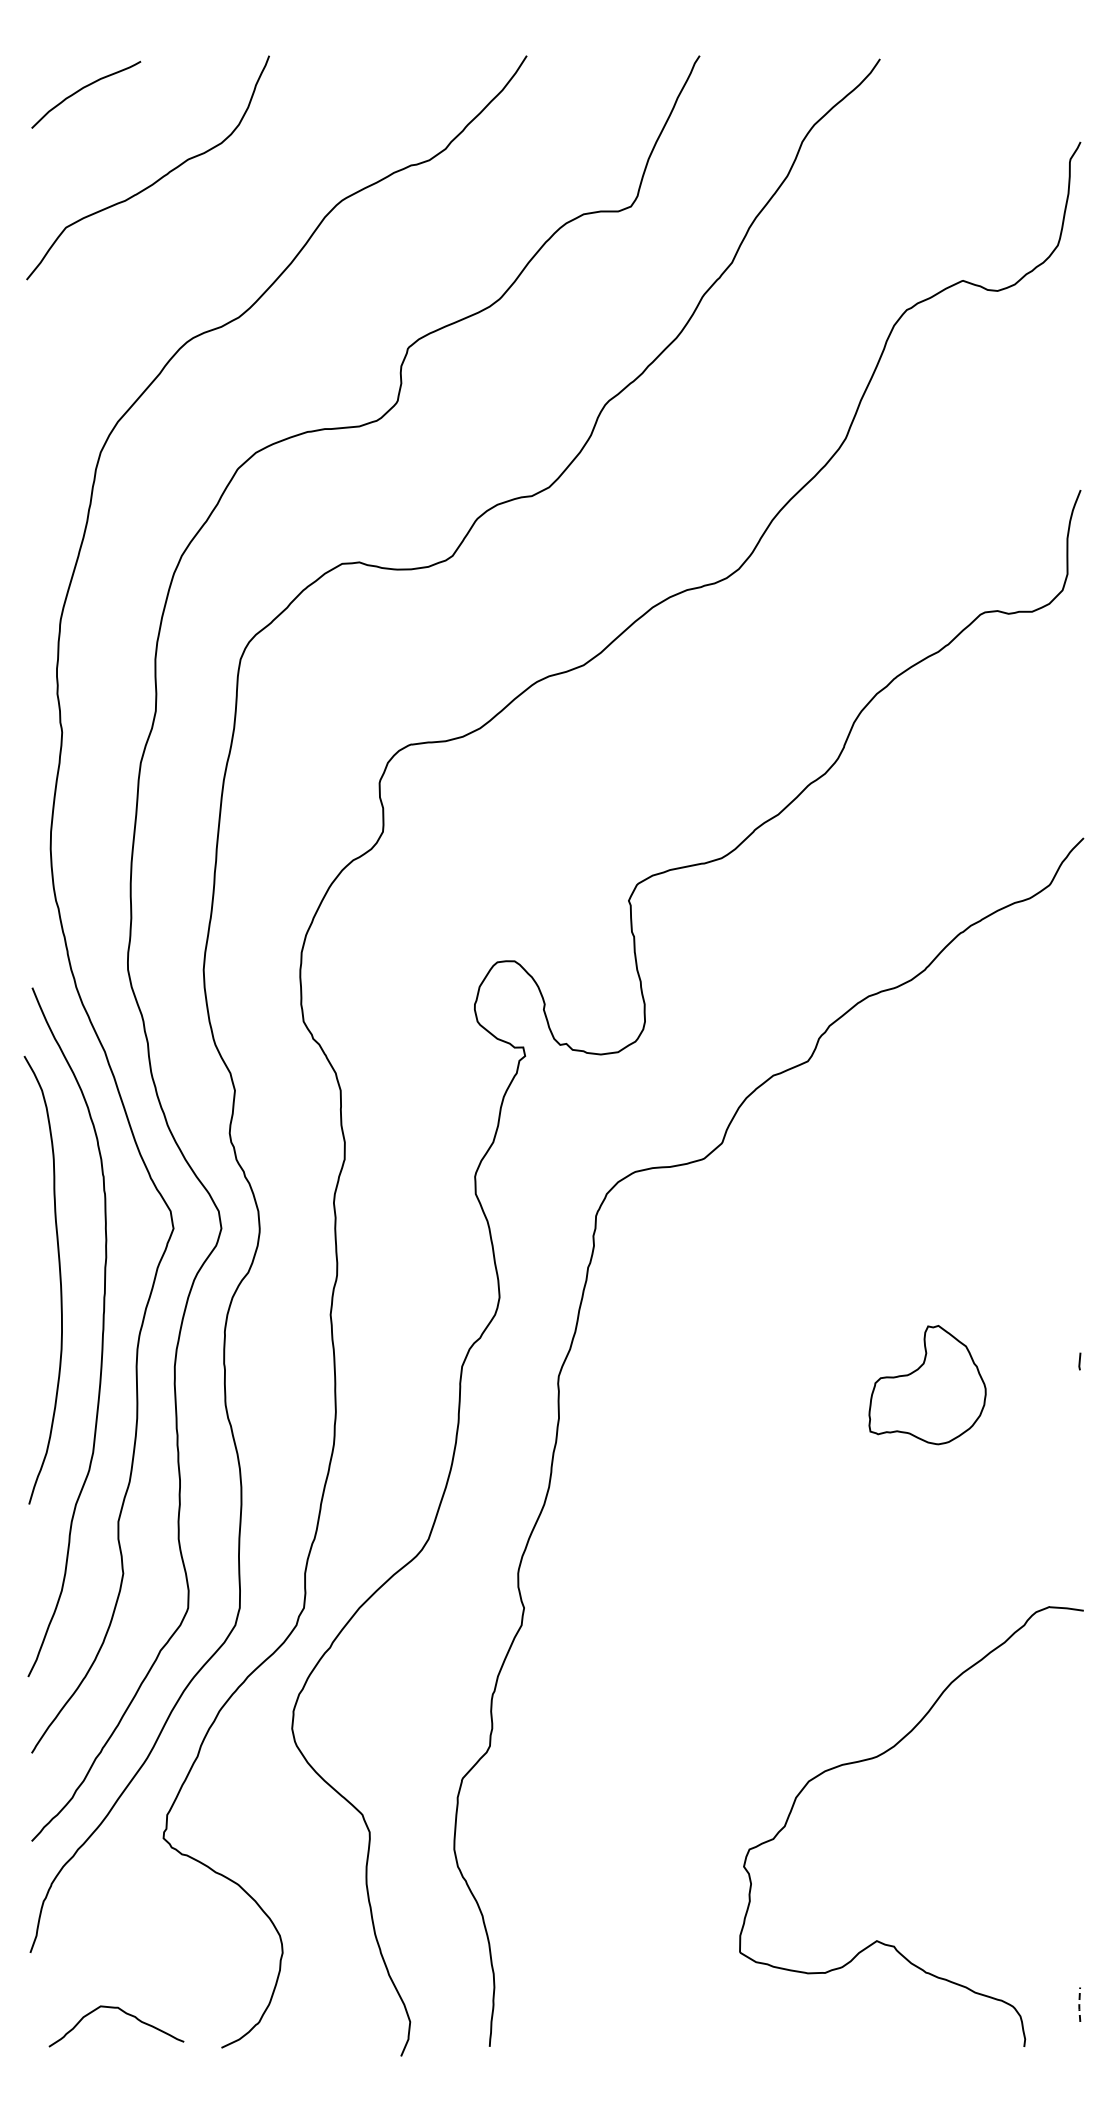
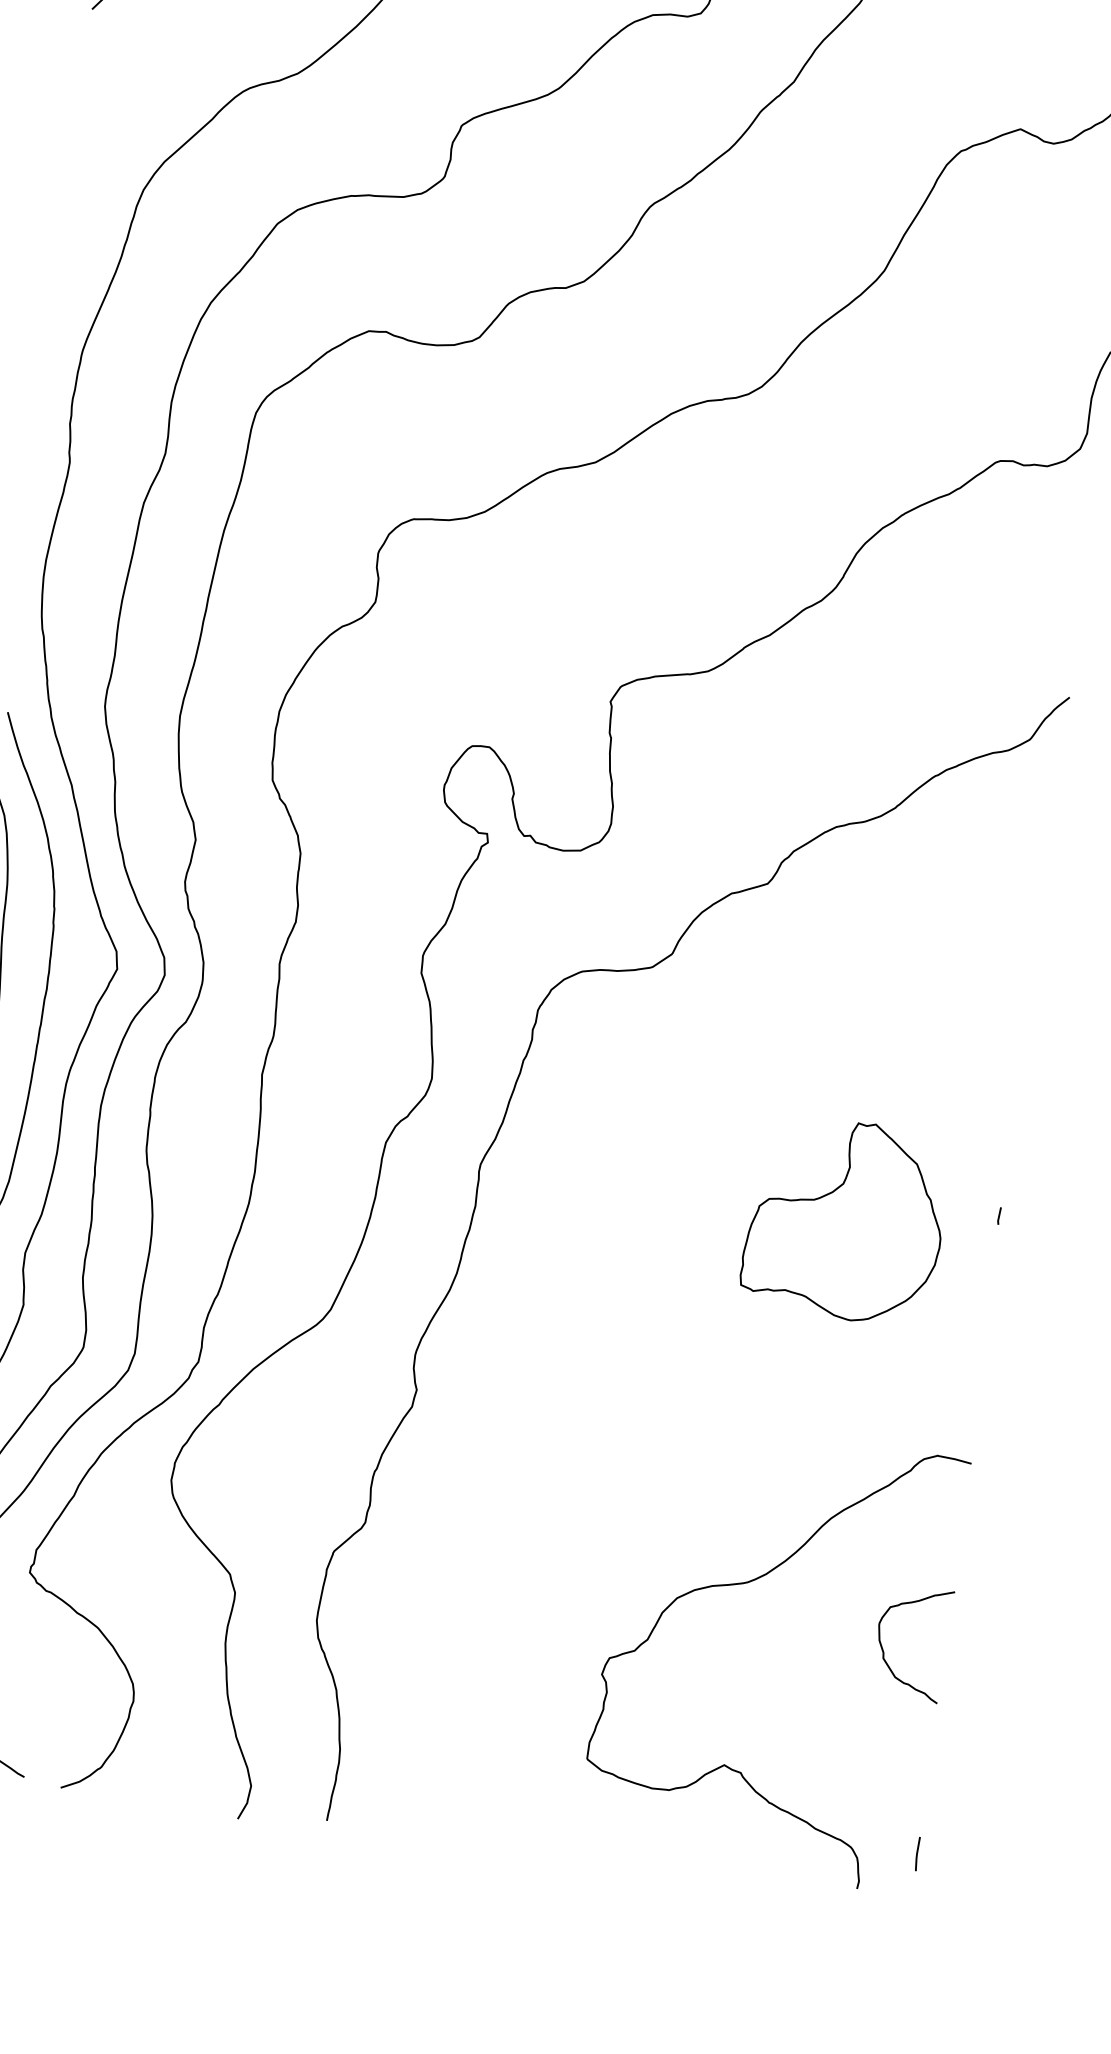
part: (927, 1384) -> (845, 1219), size x1.67
curve: (1021, 1808) -> (884, 1652), added
line: (1079, 2004) -> (917, 1853), dashed -> solid

